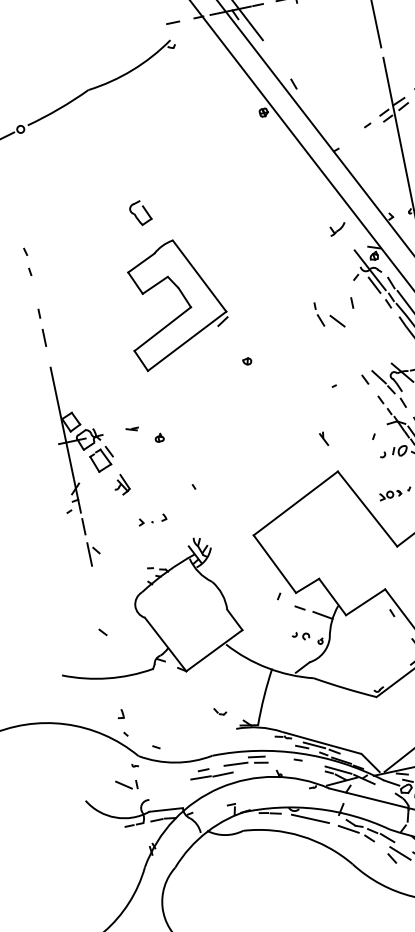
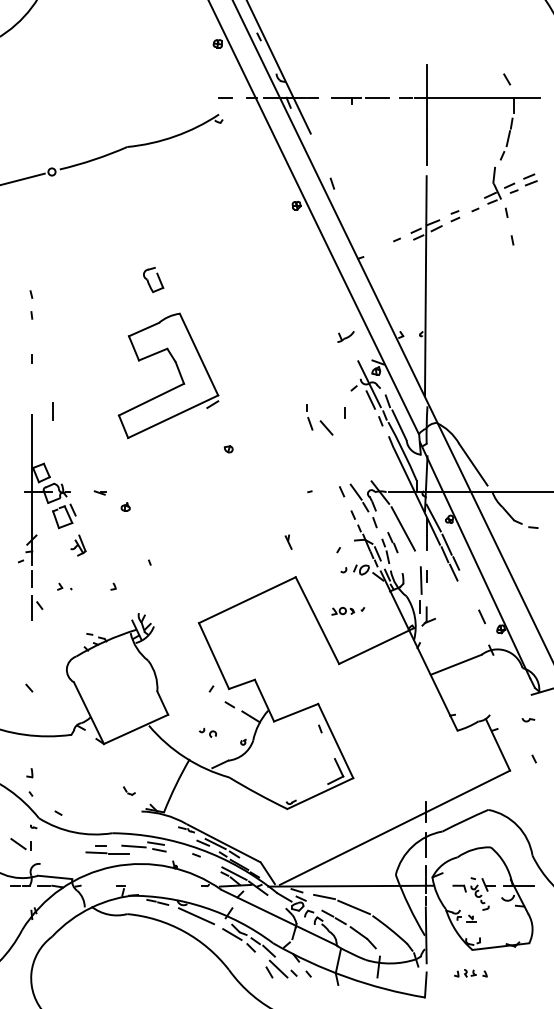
line: (43, 337) -> (52, 411), moved
part: (145, 521) -> (64, 586), moved
part: (300, 635) -> (207, 732), moved

